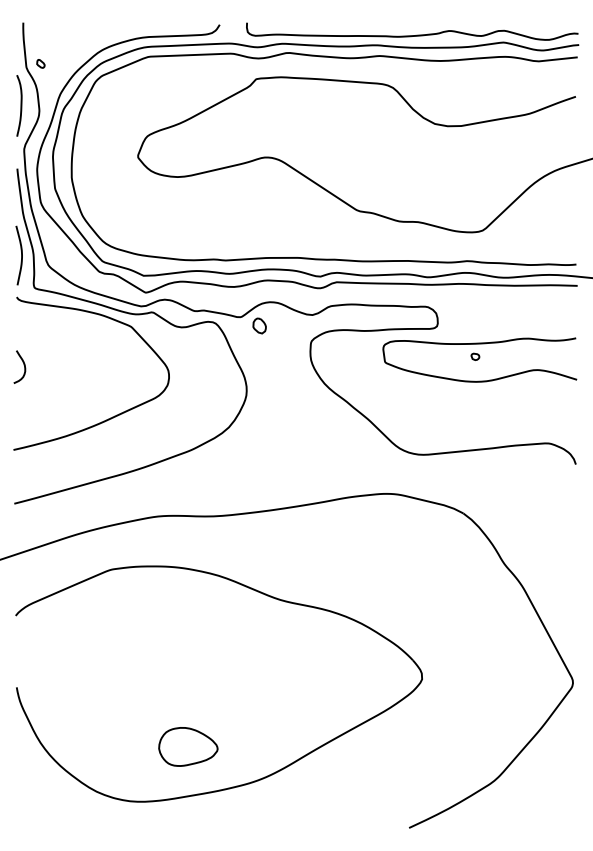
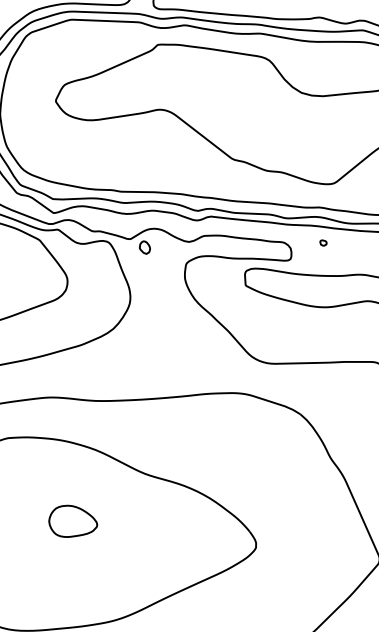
part: (475, 356) -> (323, 242), moved
part: (188, 746) -> (73, 521), moved

